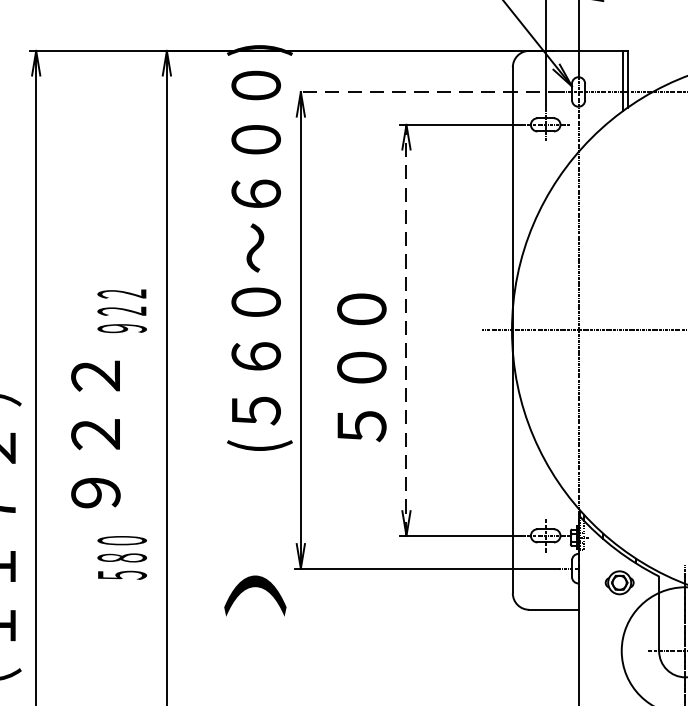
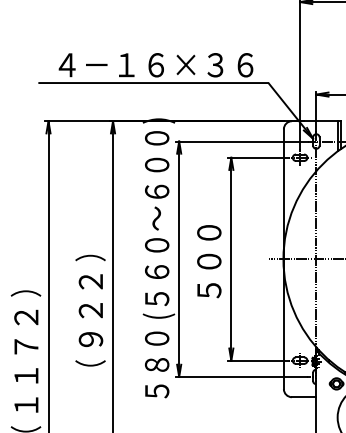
line: (427, 91) -> (241, 141), dashed -> solid
text: (121, 312) -> (90, 250), ９２２ -> ）
line: (406, 328) -> (231, 258), dashed -> solid
text: (362, 367) -> (209, 261), moved
text: (94, 434) -> (90, 310), moved
text: (254, 545) -> (156, 365), ） -> ５８０
text: (121, 557) -> (90, 371), ５８０ -> （

